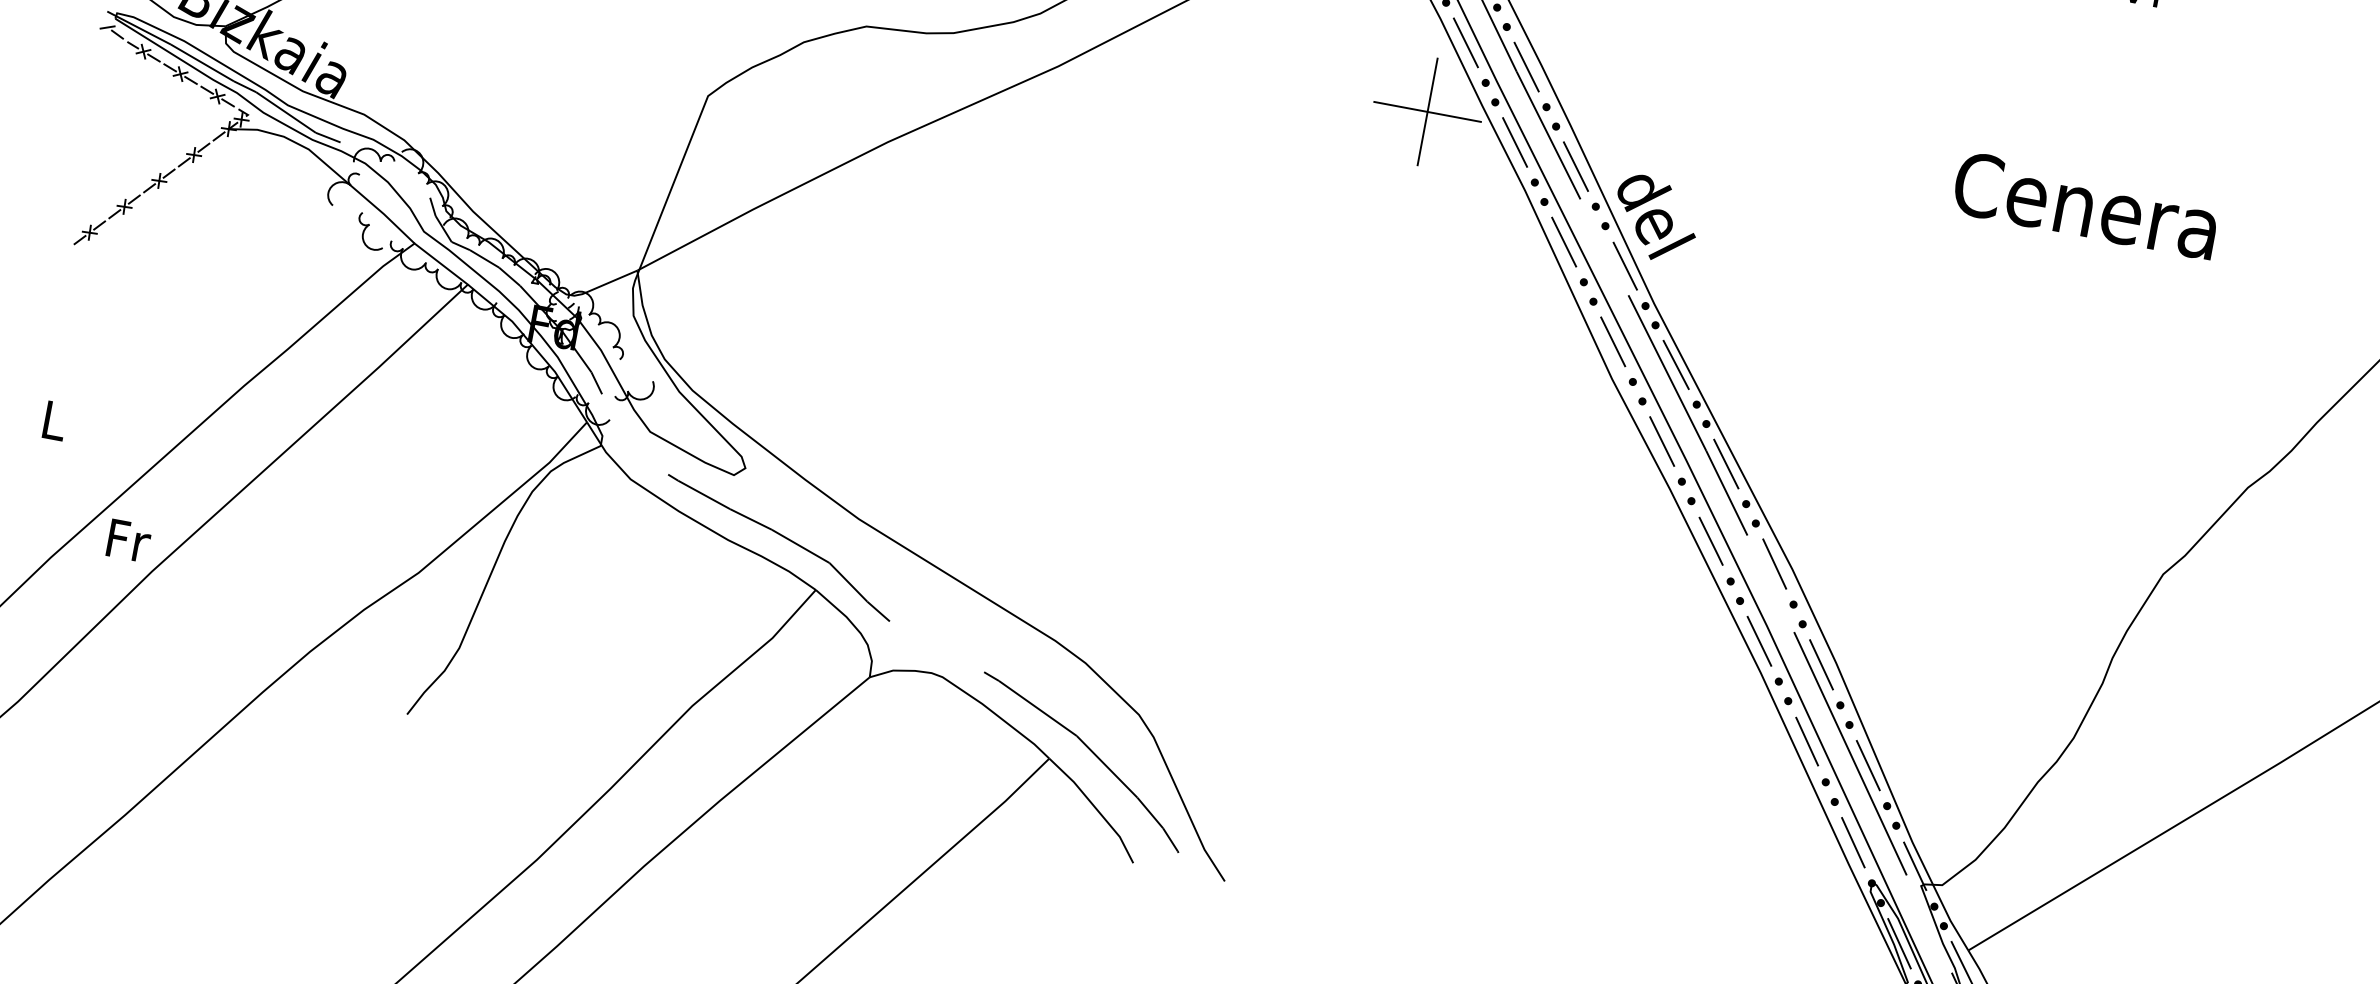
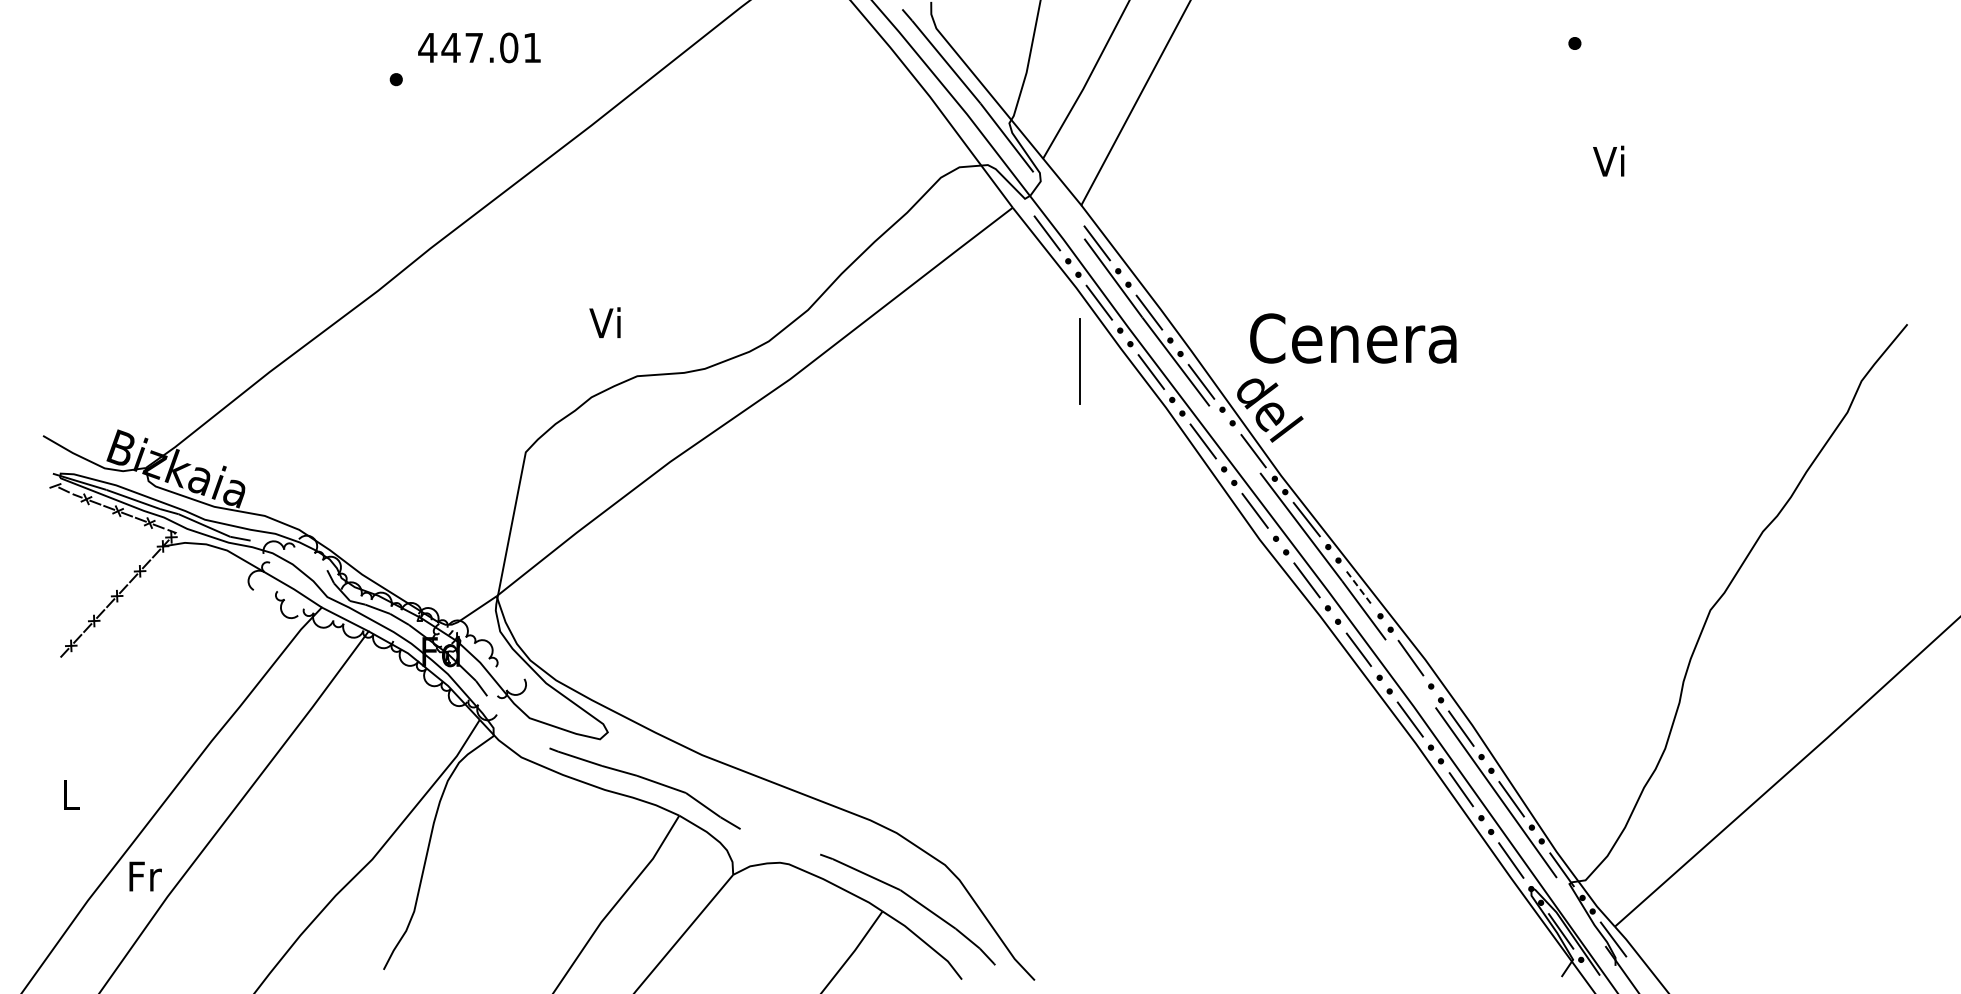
line: (1427, 112) -> (1079, 361), removed
text: (2086, 205) -> (1353, 338), moved
line: (1726, 464) -> (1359, 588), solid -> dashed

